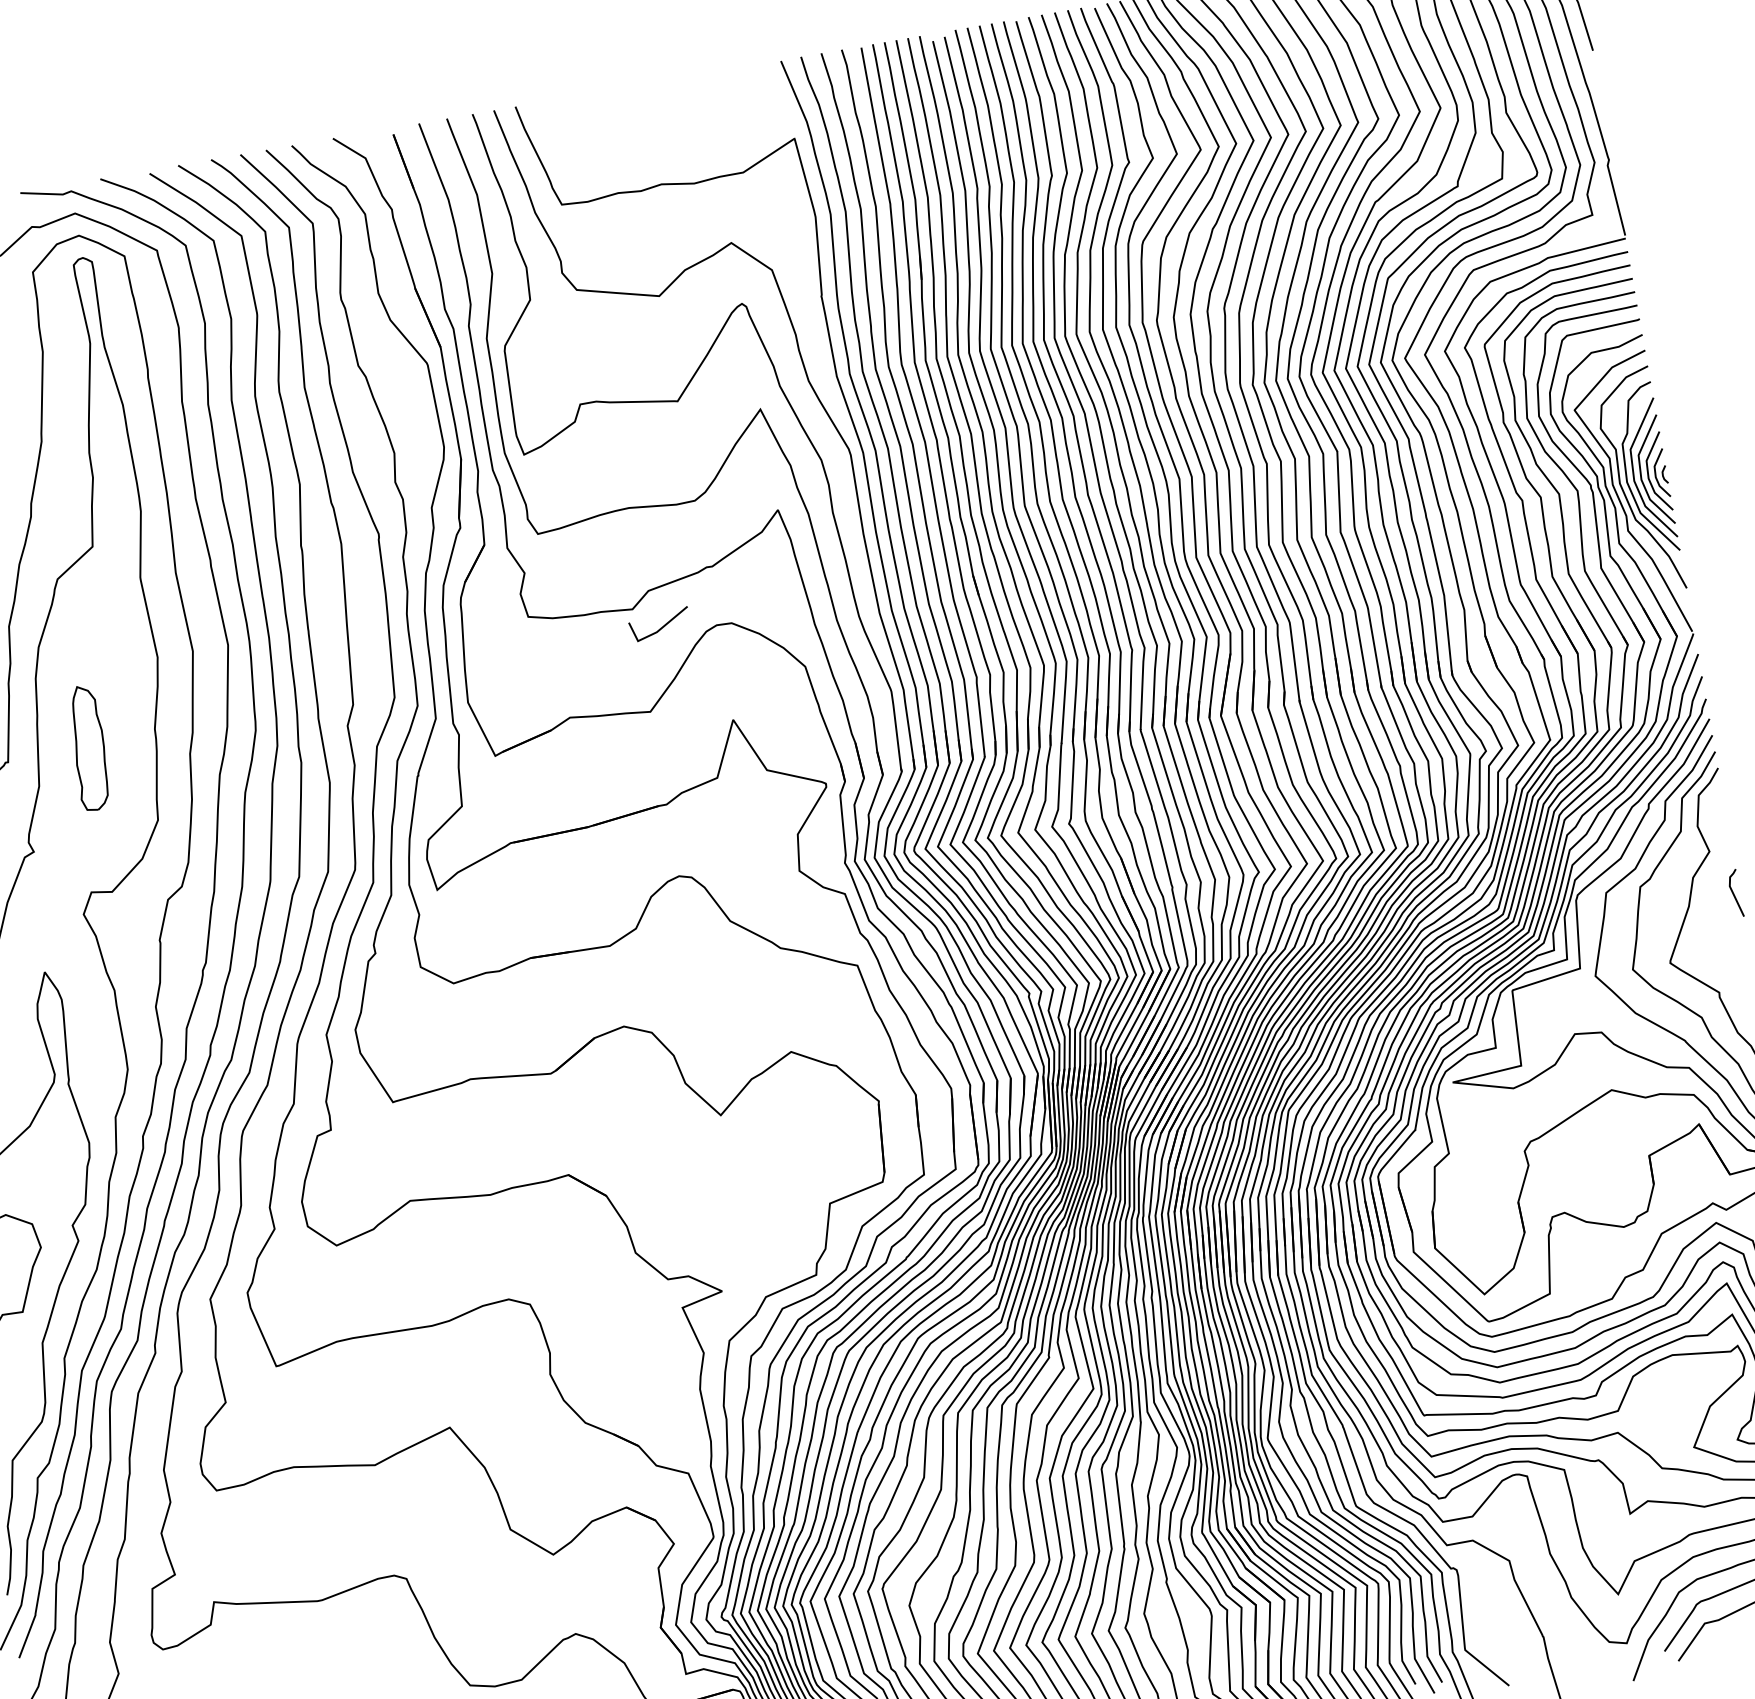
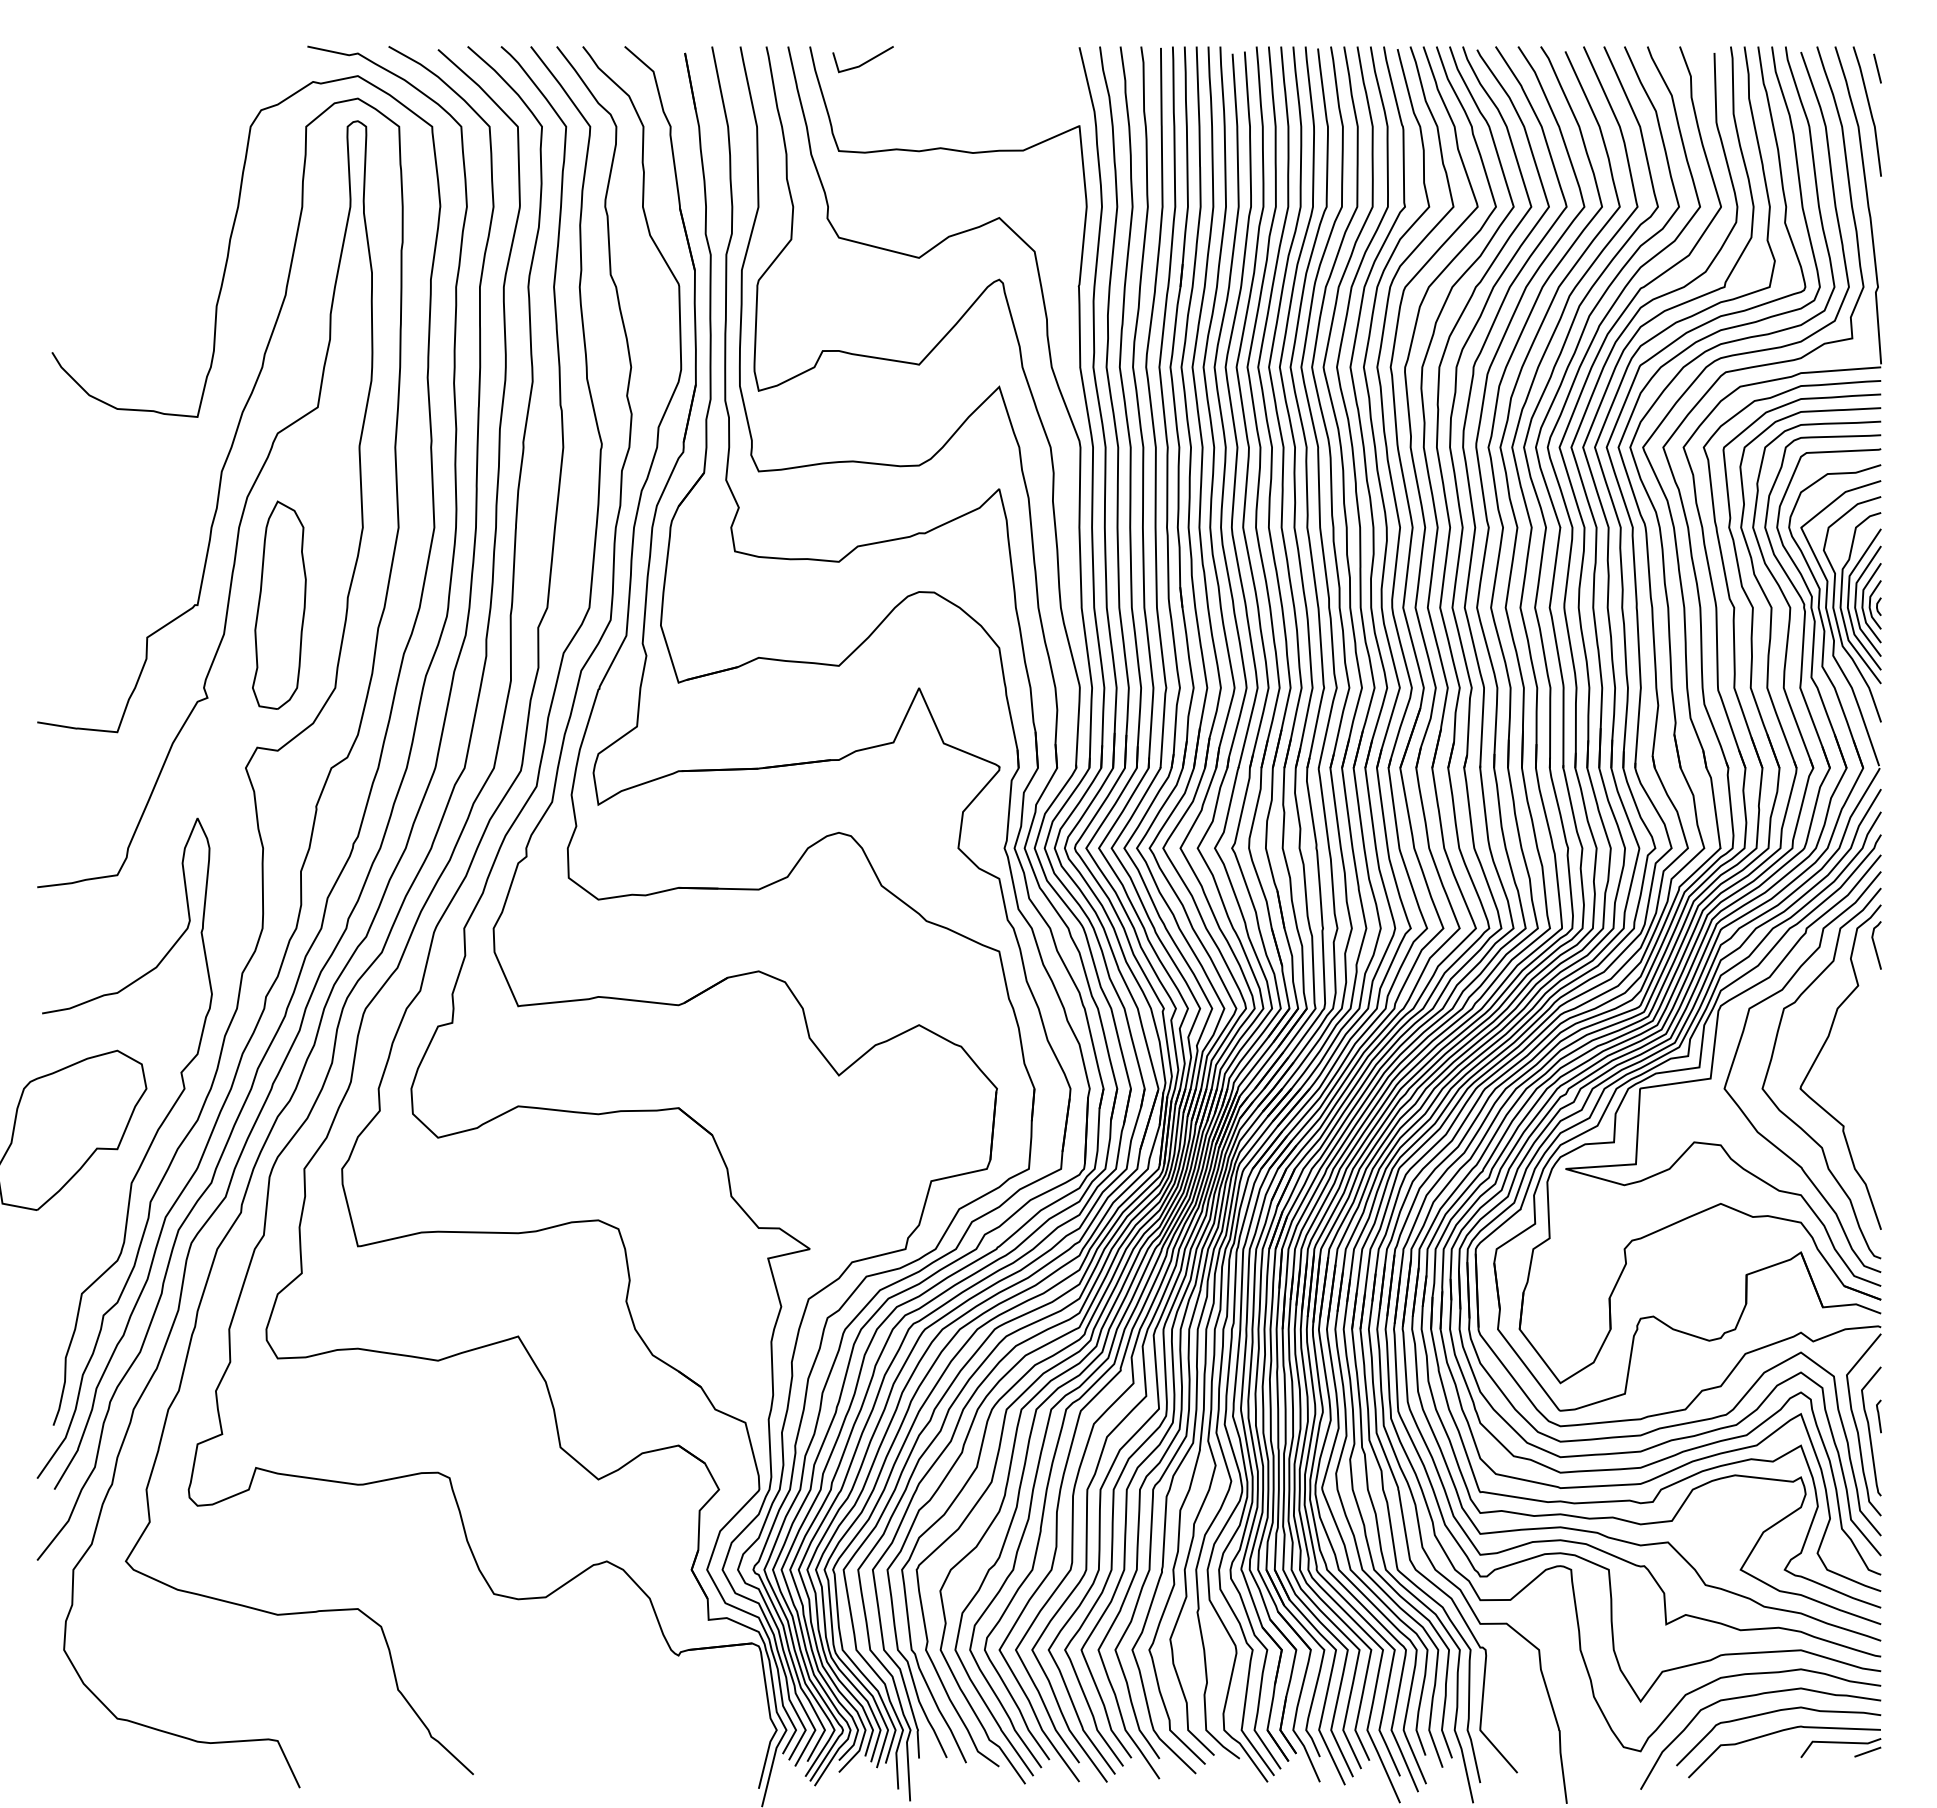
line: (660, 627) -> (863, 62), moved
part: (88, 747) -> (279, 604), size x1.67
line: (1734, 893) -> (1875, 945), moved

